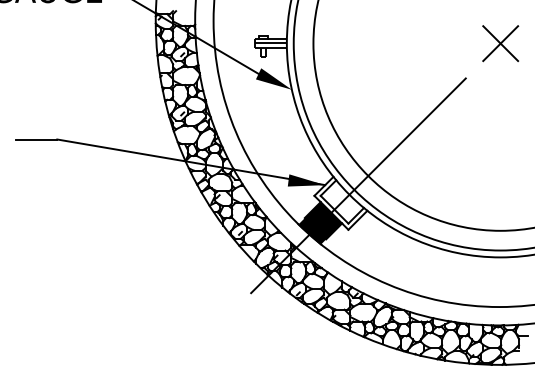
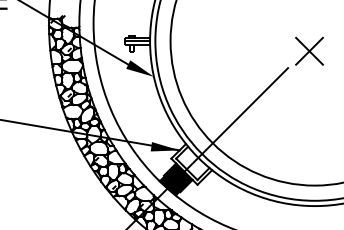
part: (500, 43) -> (309, 51), moved

